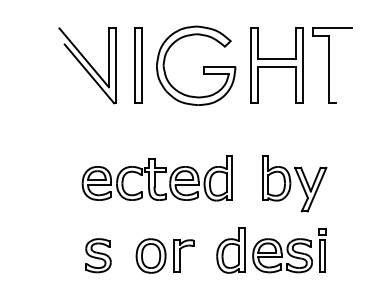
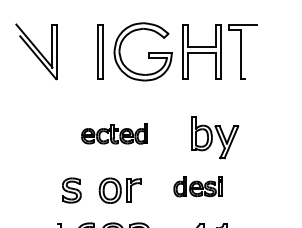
part: (87, 65) -> (36, 51), moved
part: (156, 177) -> (114, 133), size x0.6
part: (270, 250) -> (197, 186), size x0.6

